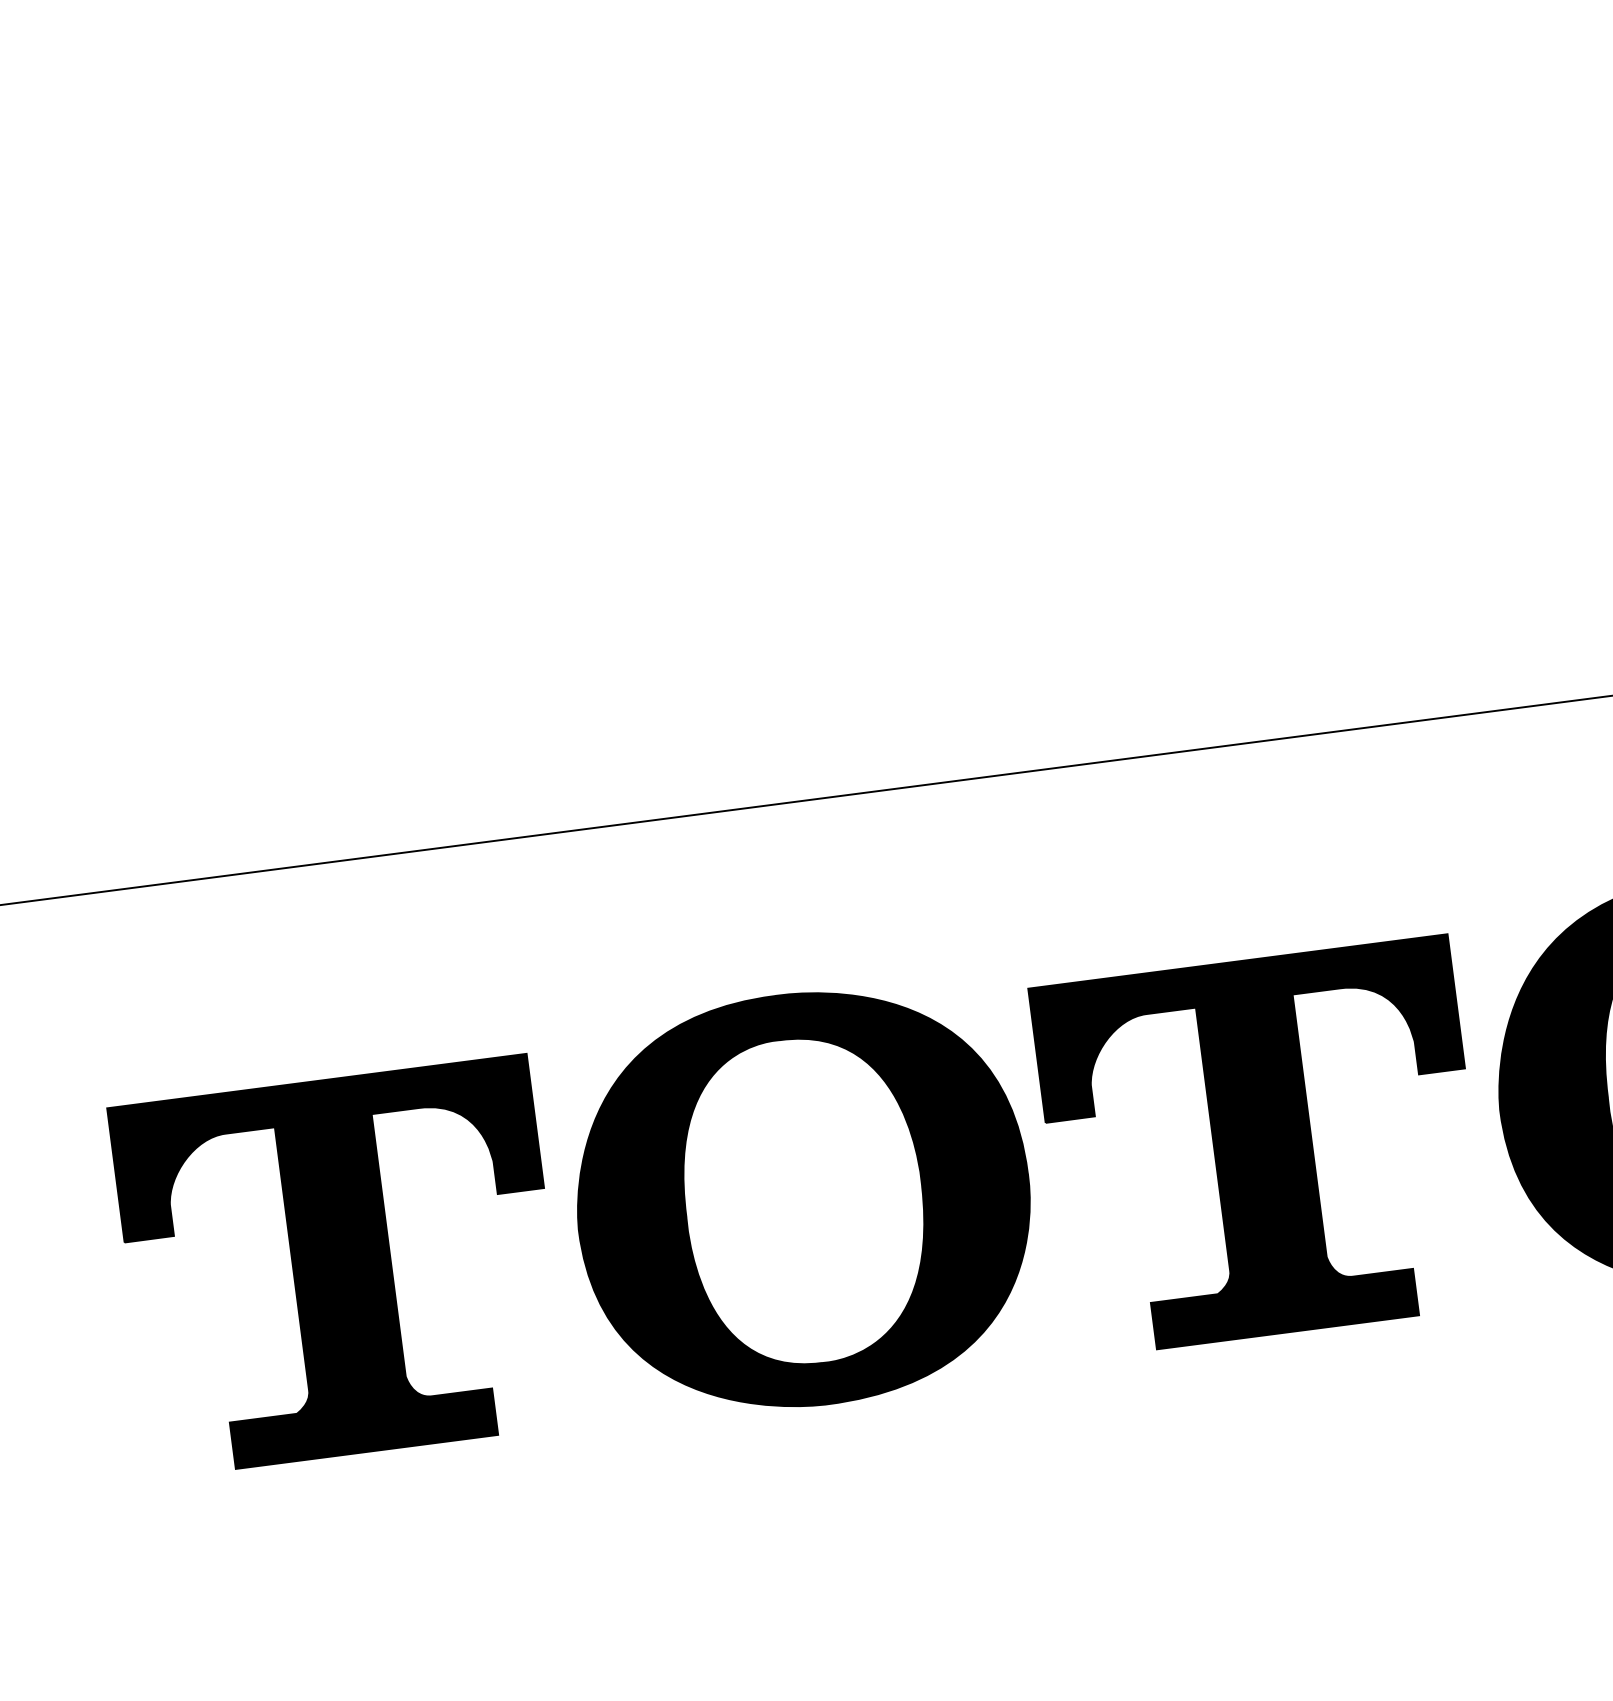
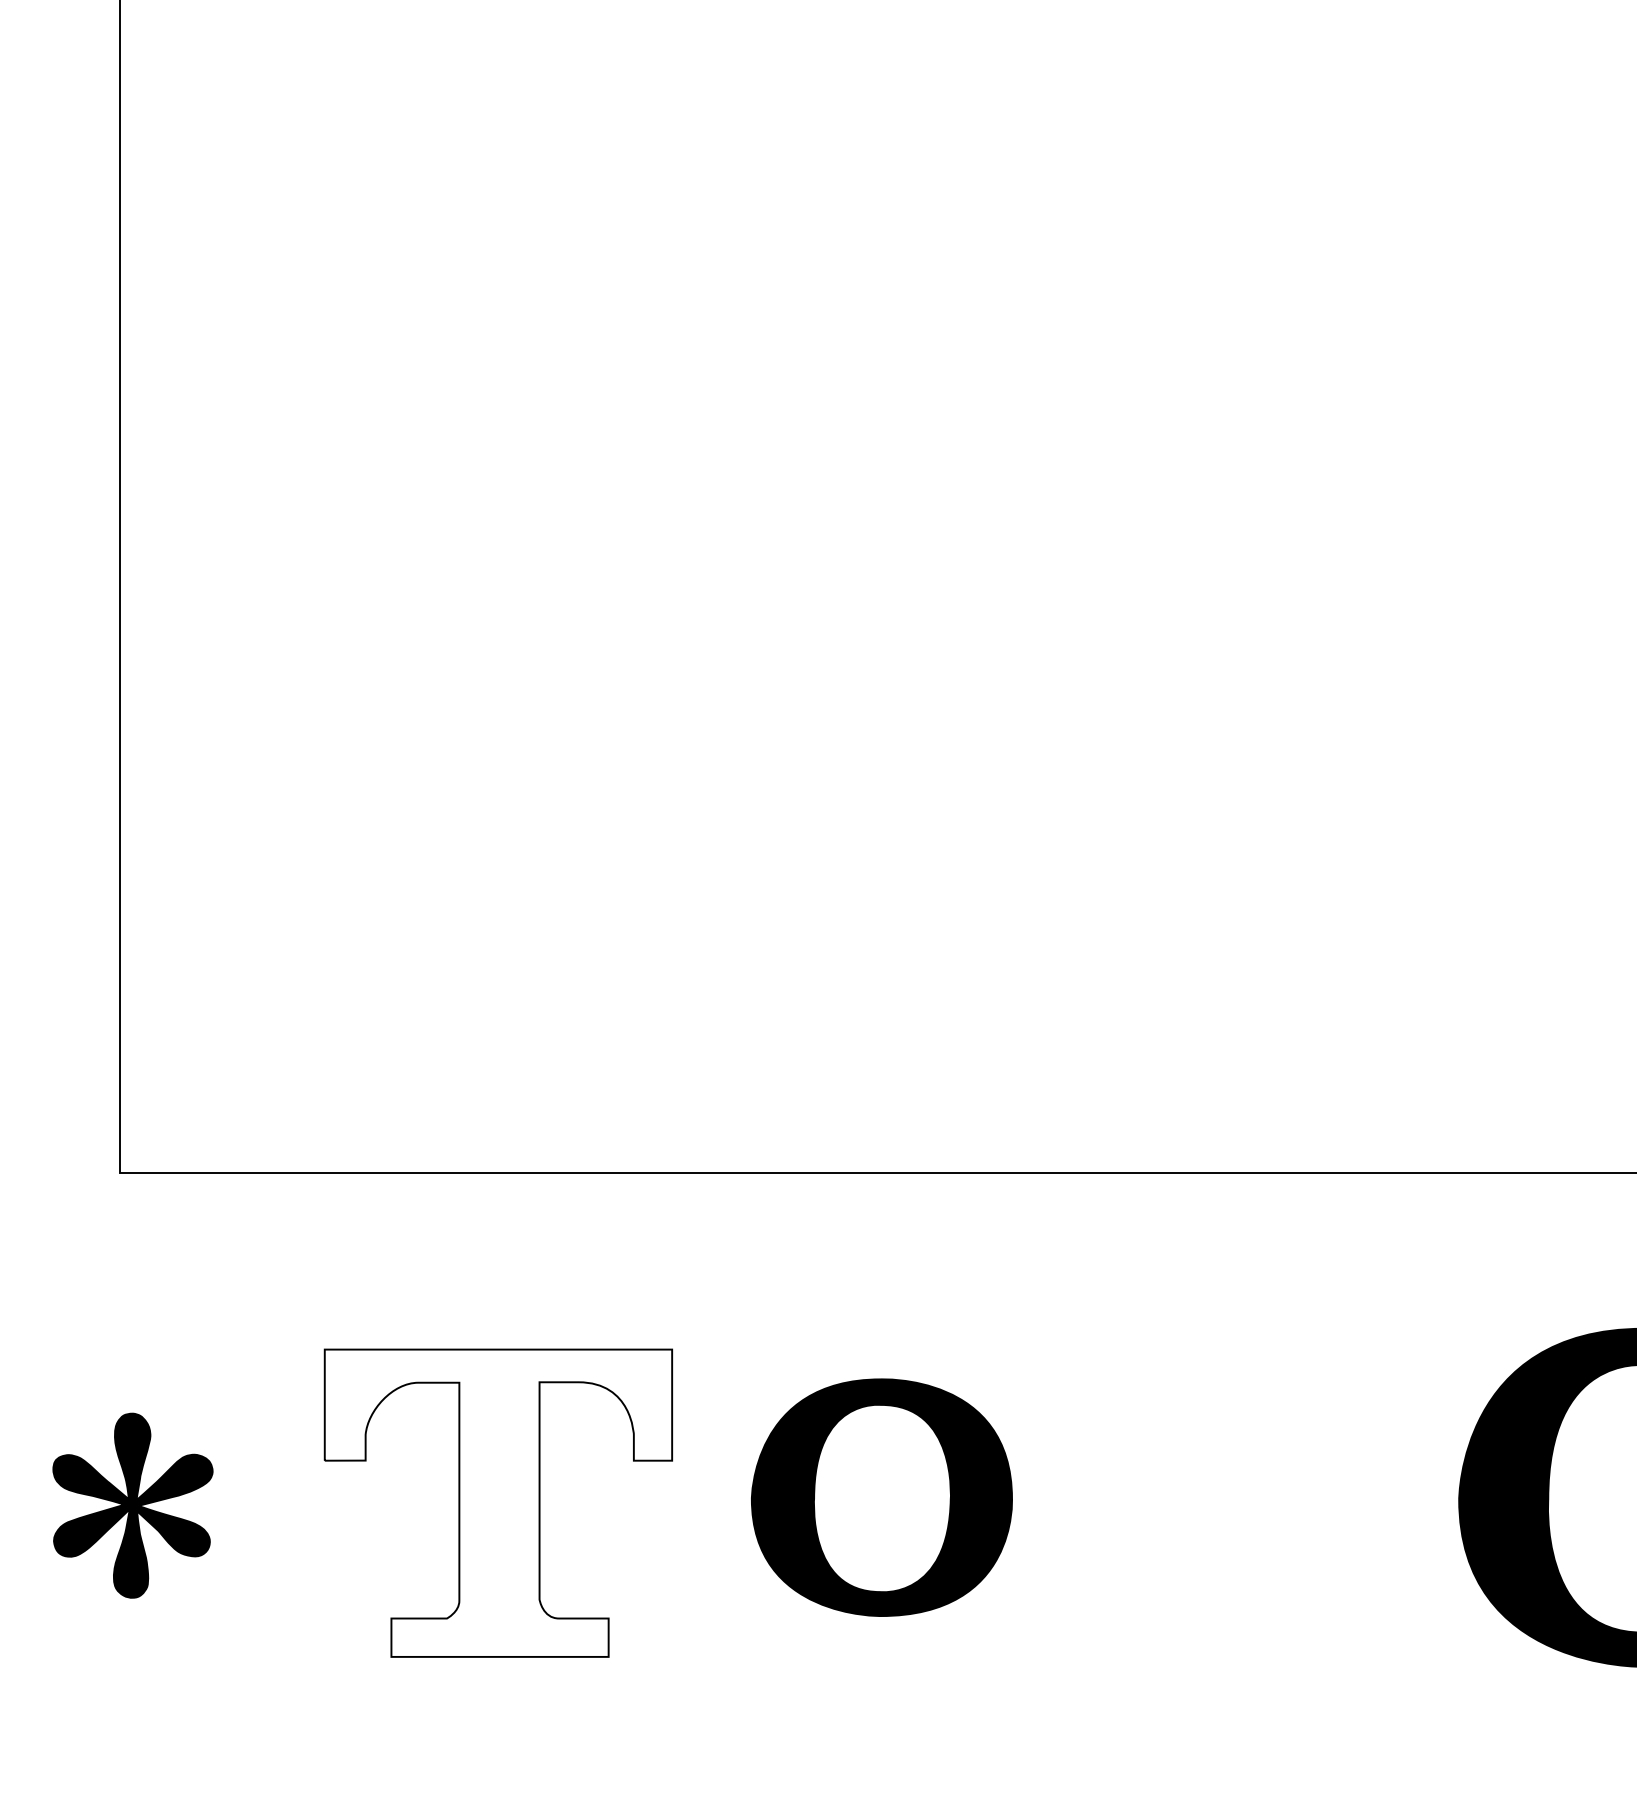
part: (1260, 1146) -> (1260, 1502), removed
part: (802, 1199) -> (881, 1497), size x0.7
fill: (340, 1265) -> (498, 1502), removed

